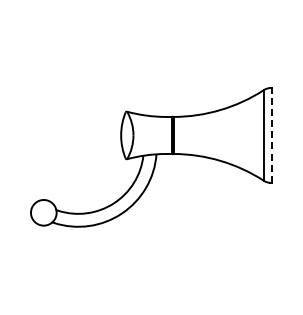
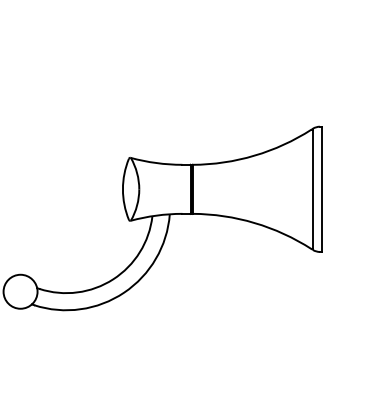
line: (271, 134) -> (322, 188), dashed -> solid

